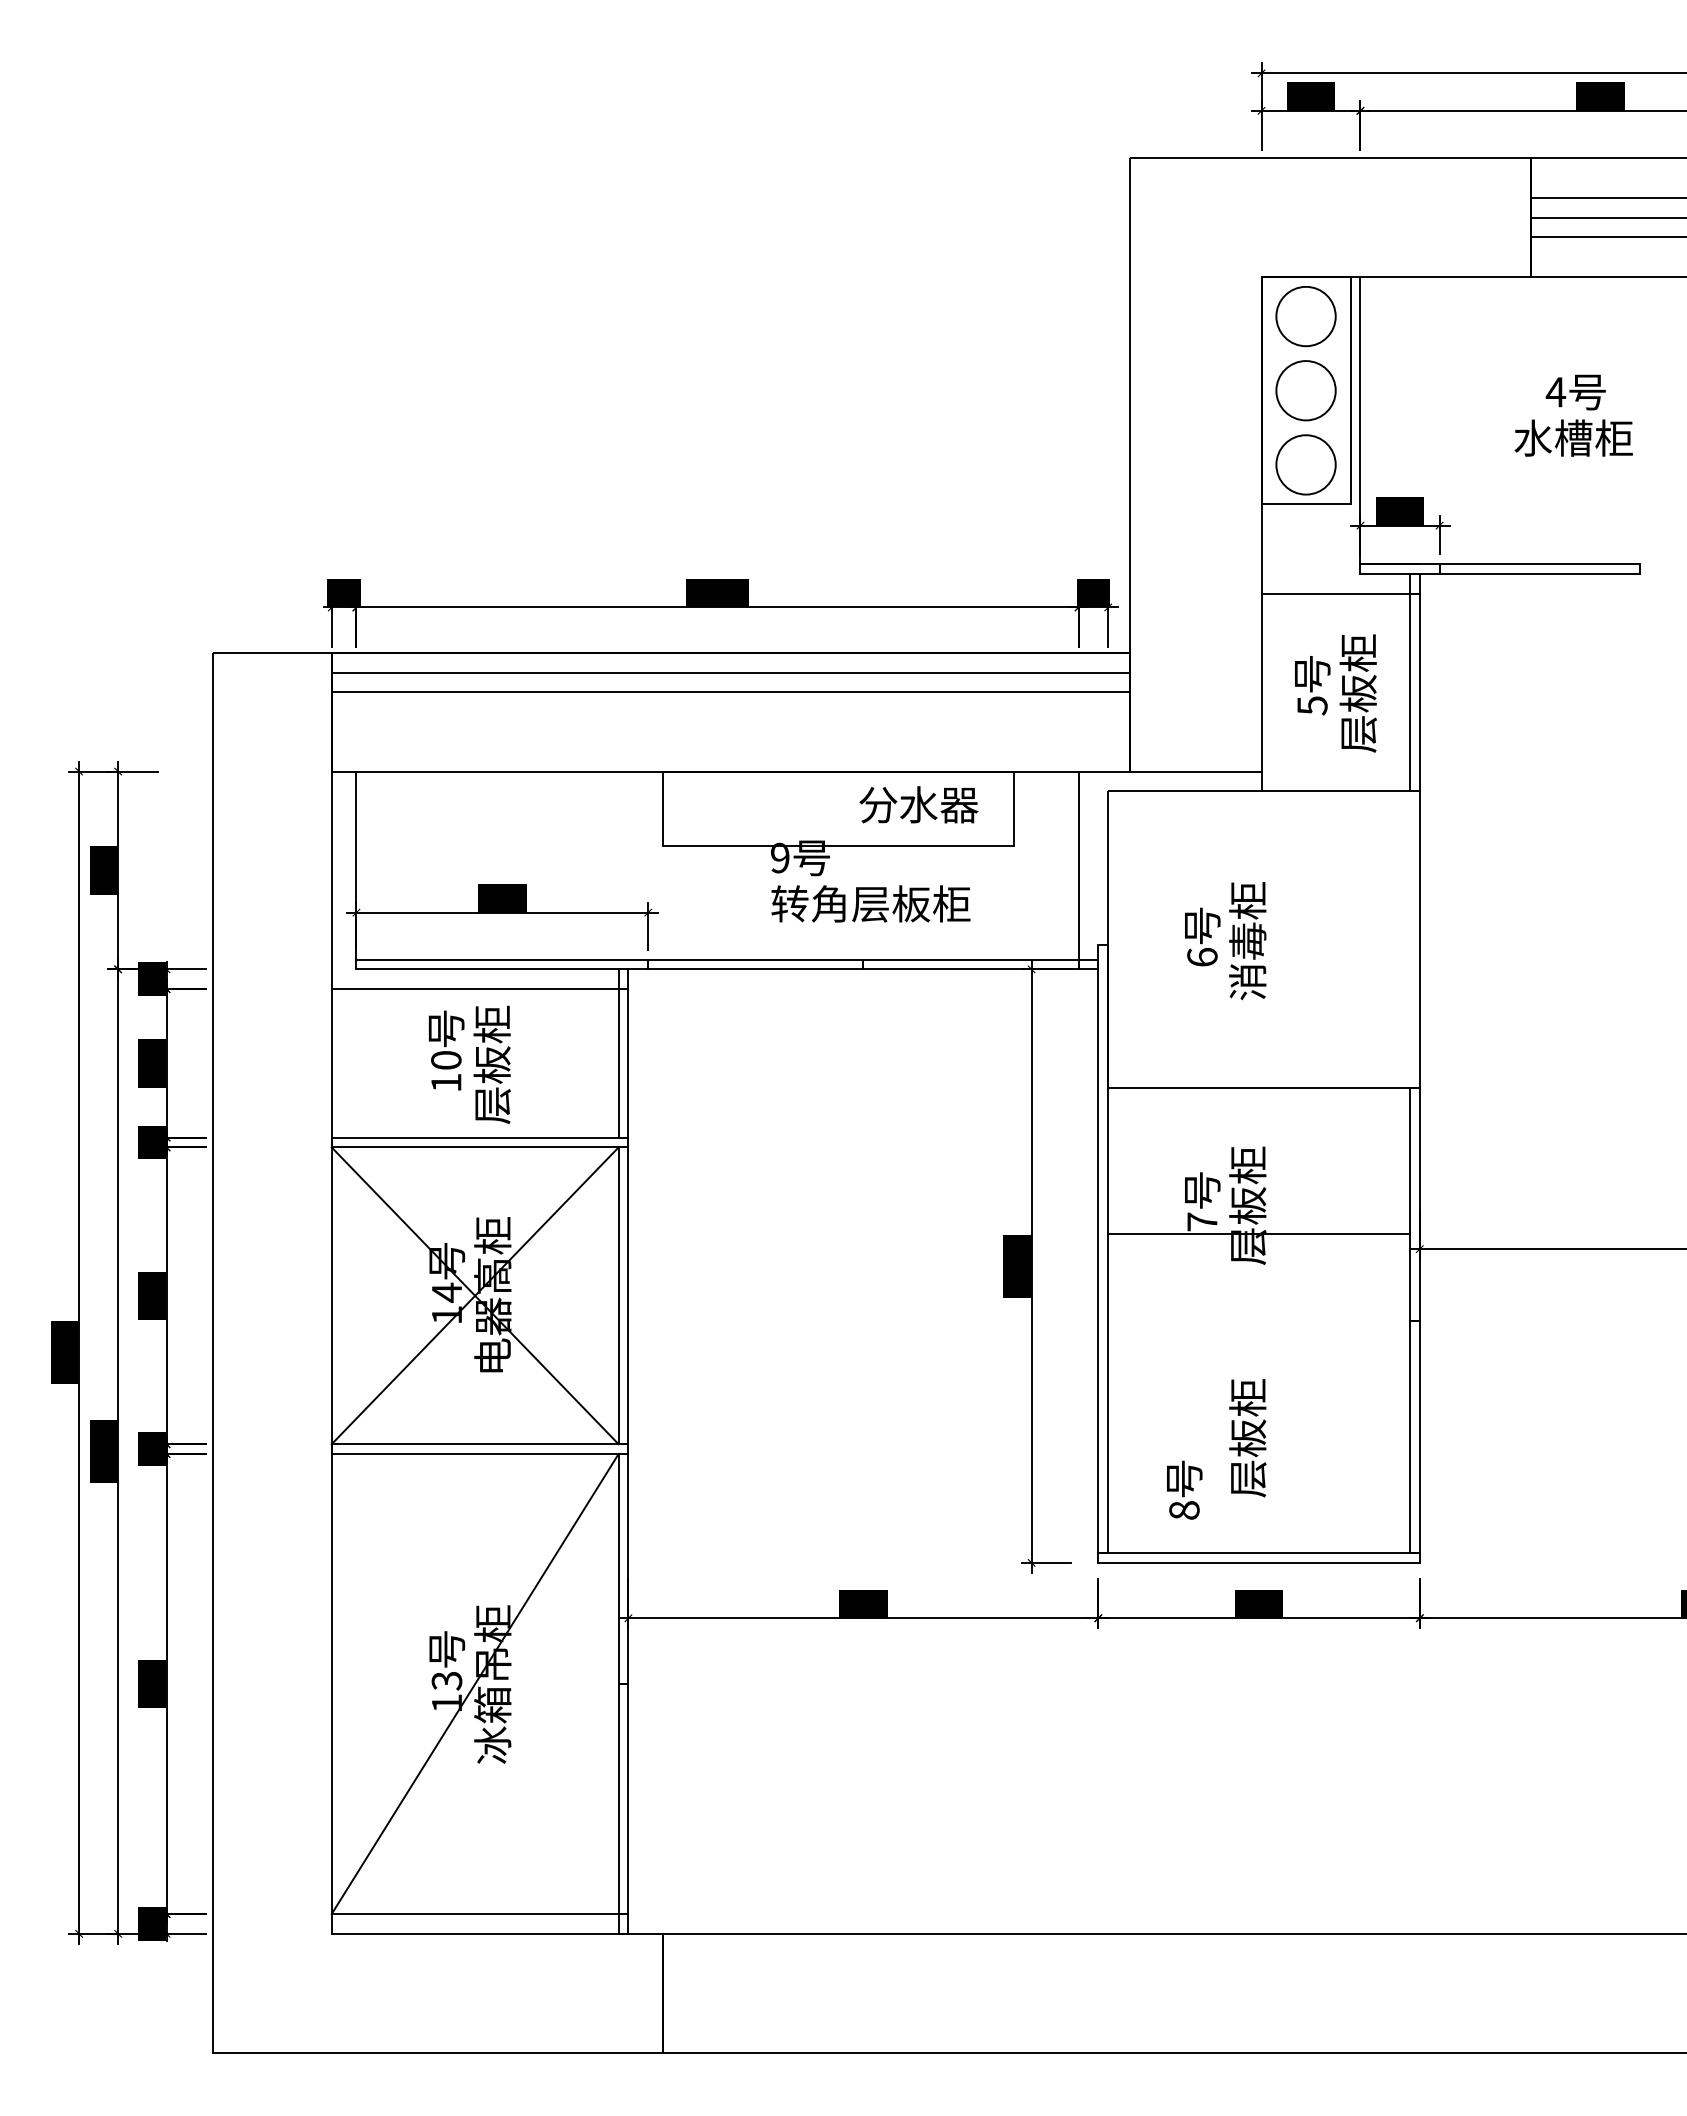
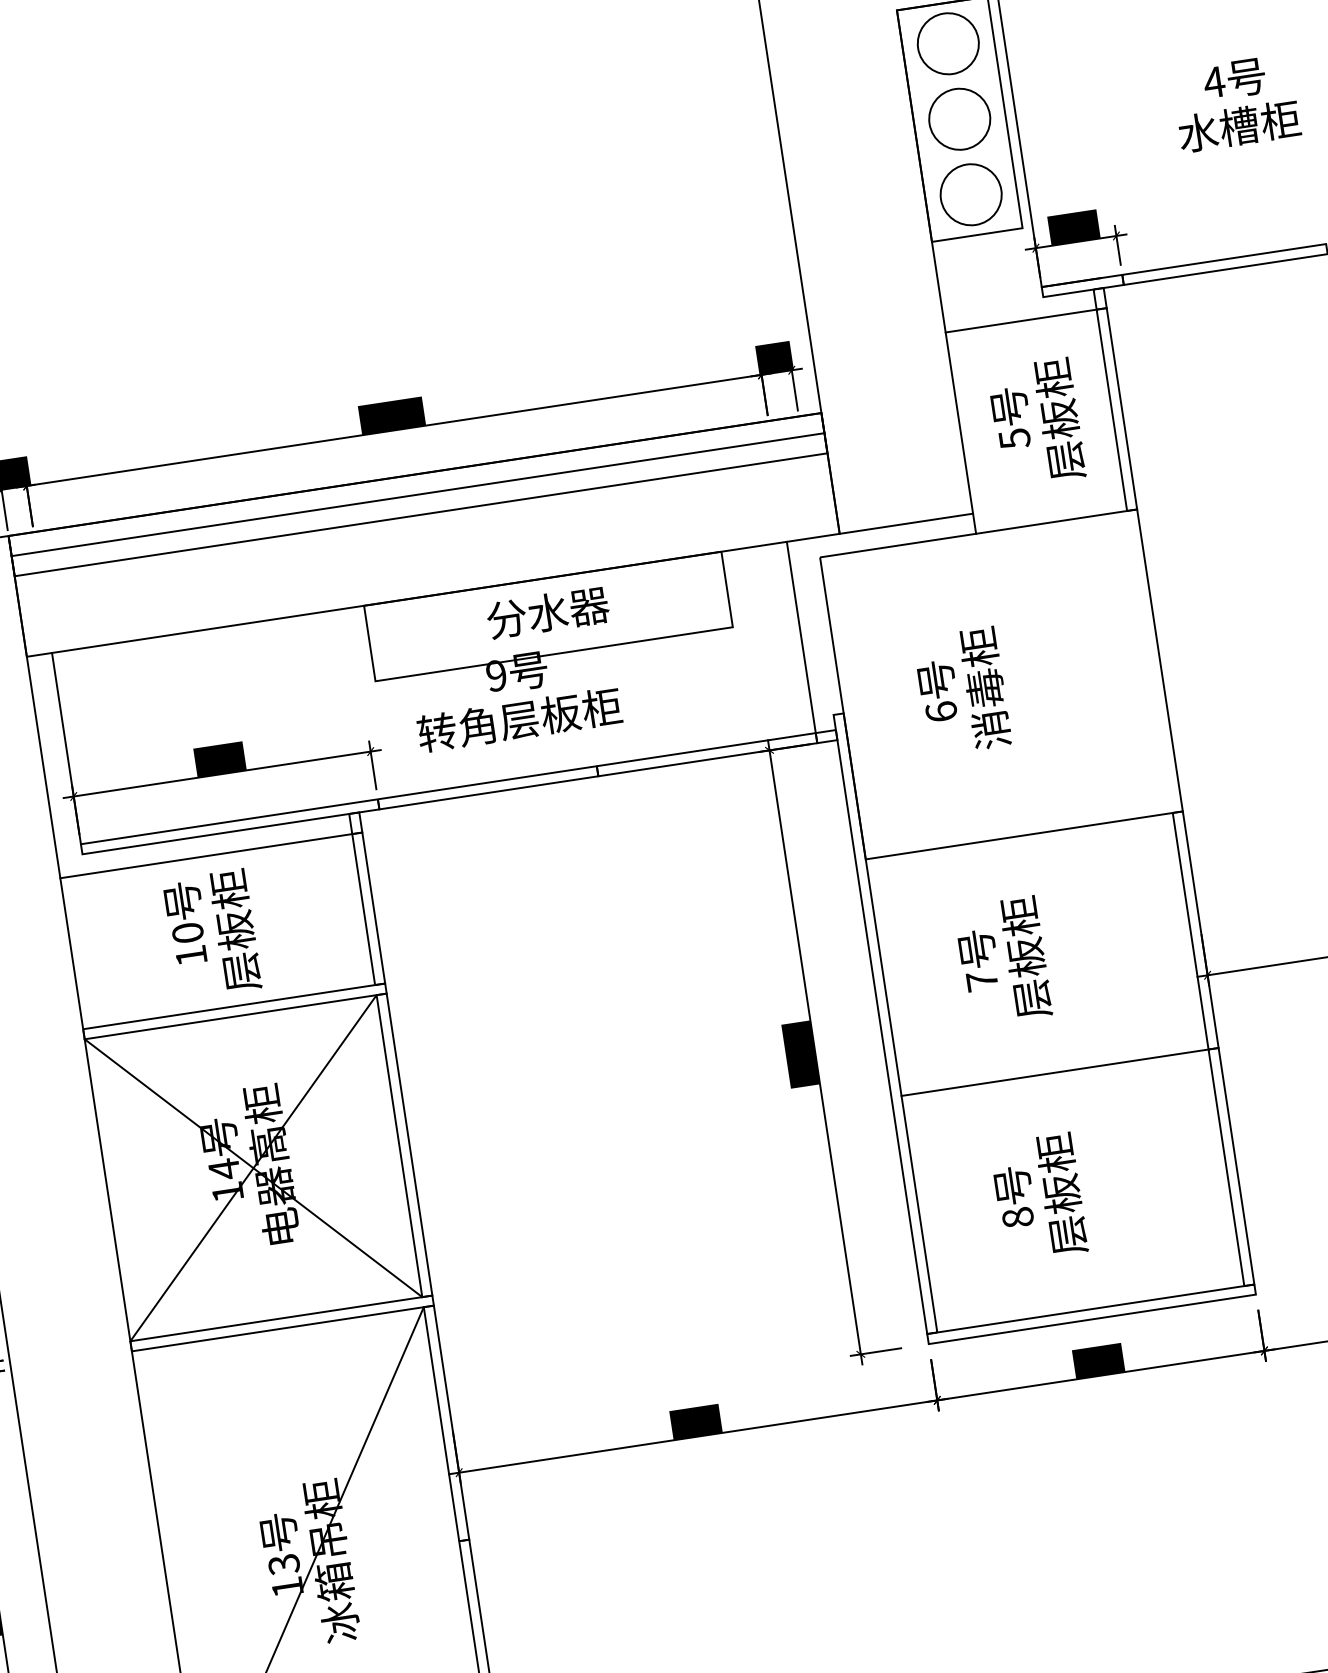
text: (918, 804) -> (547, 612), moved
text: (870, 903) -> (519, 719), moved
line: (1258, 1233) -> (1054, 1072), moved
text: (1184, 1489) -> (1014, 1196), moved

